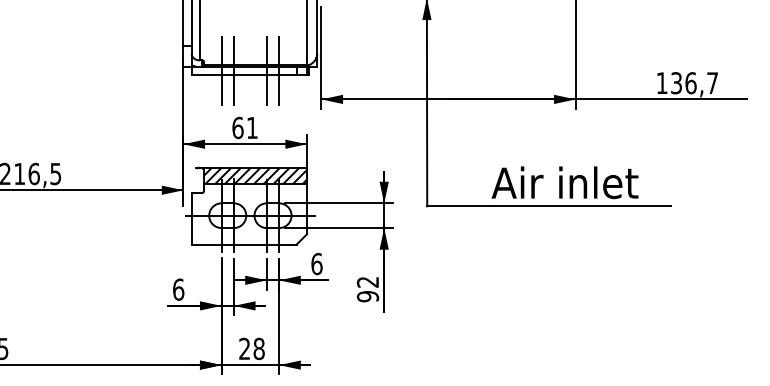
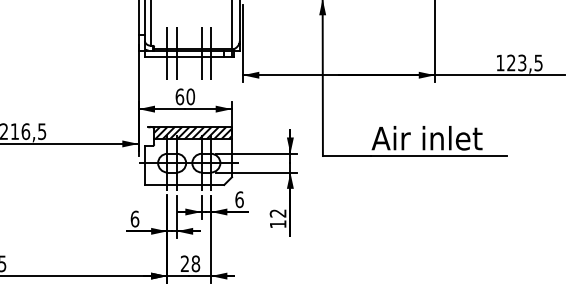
text: (693, 82) -> (524, 62), 136,7 -> 123,5
text: (252, 127) -> (190, 96), 61 -> 60
text: (367, 296) -> (277, 224), 92 -> 12

